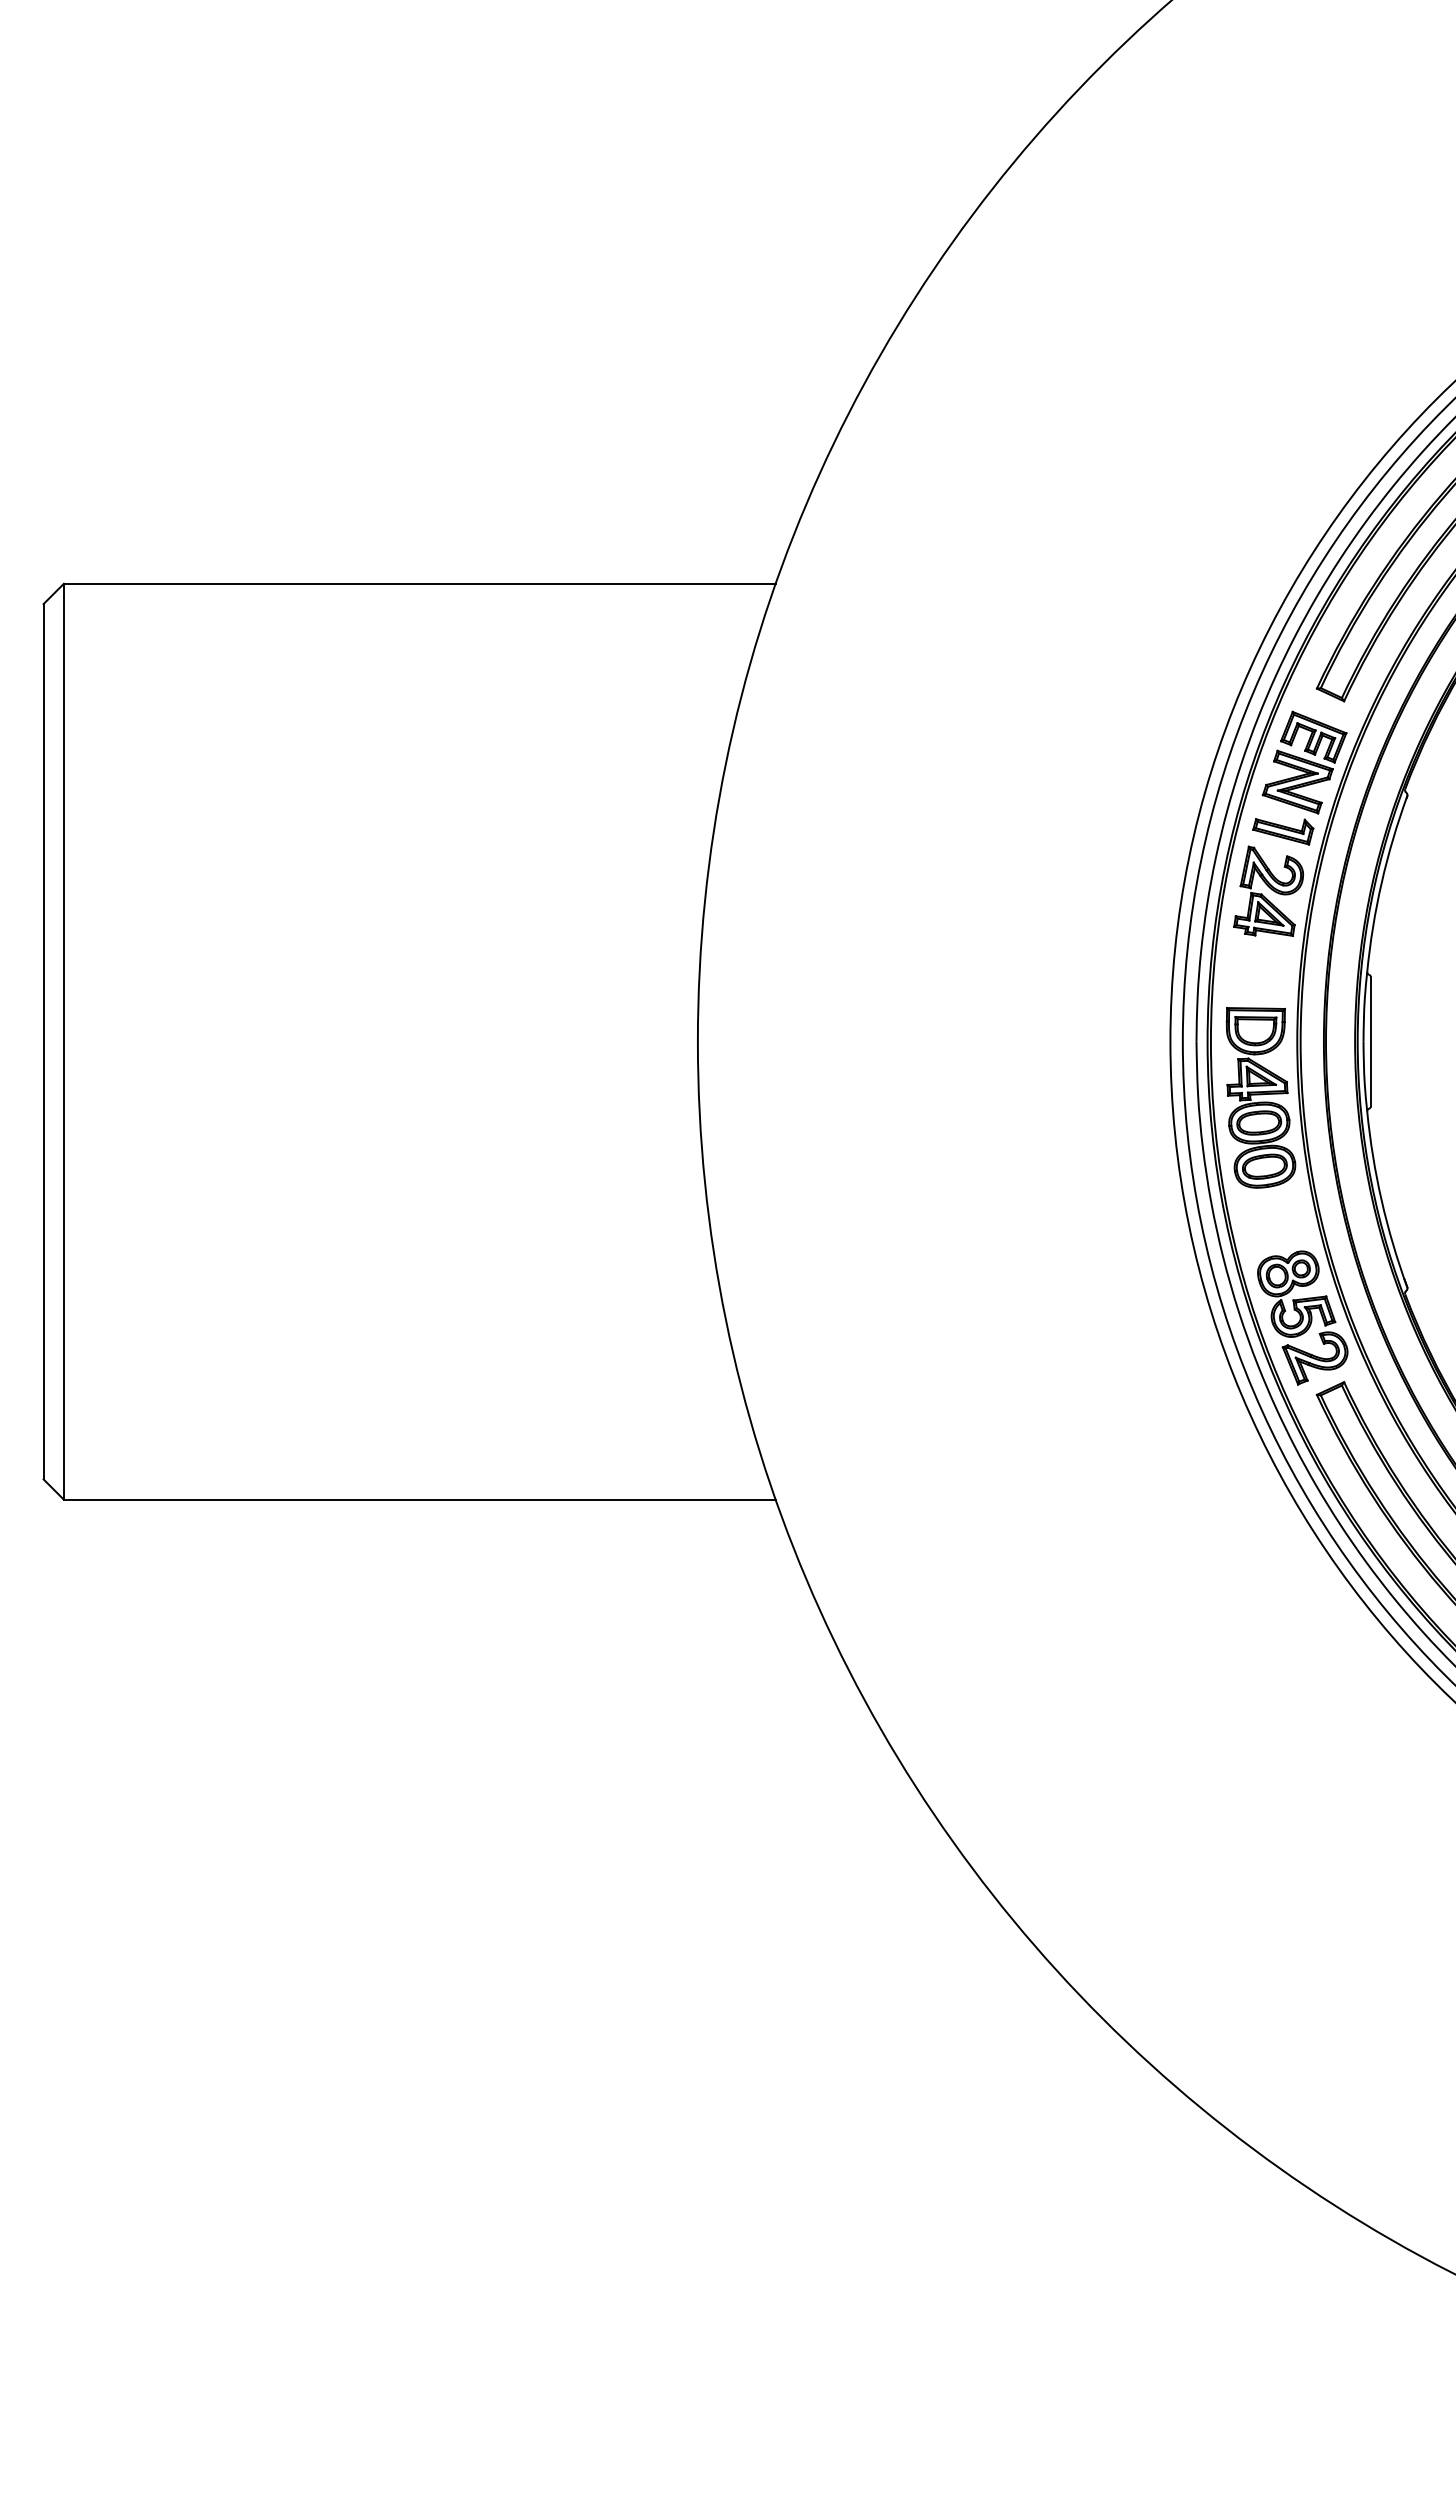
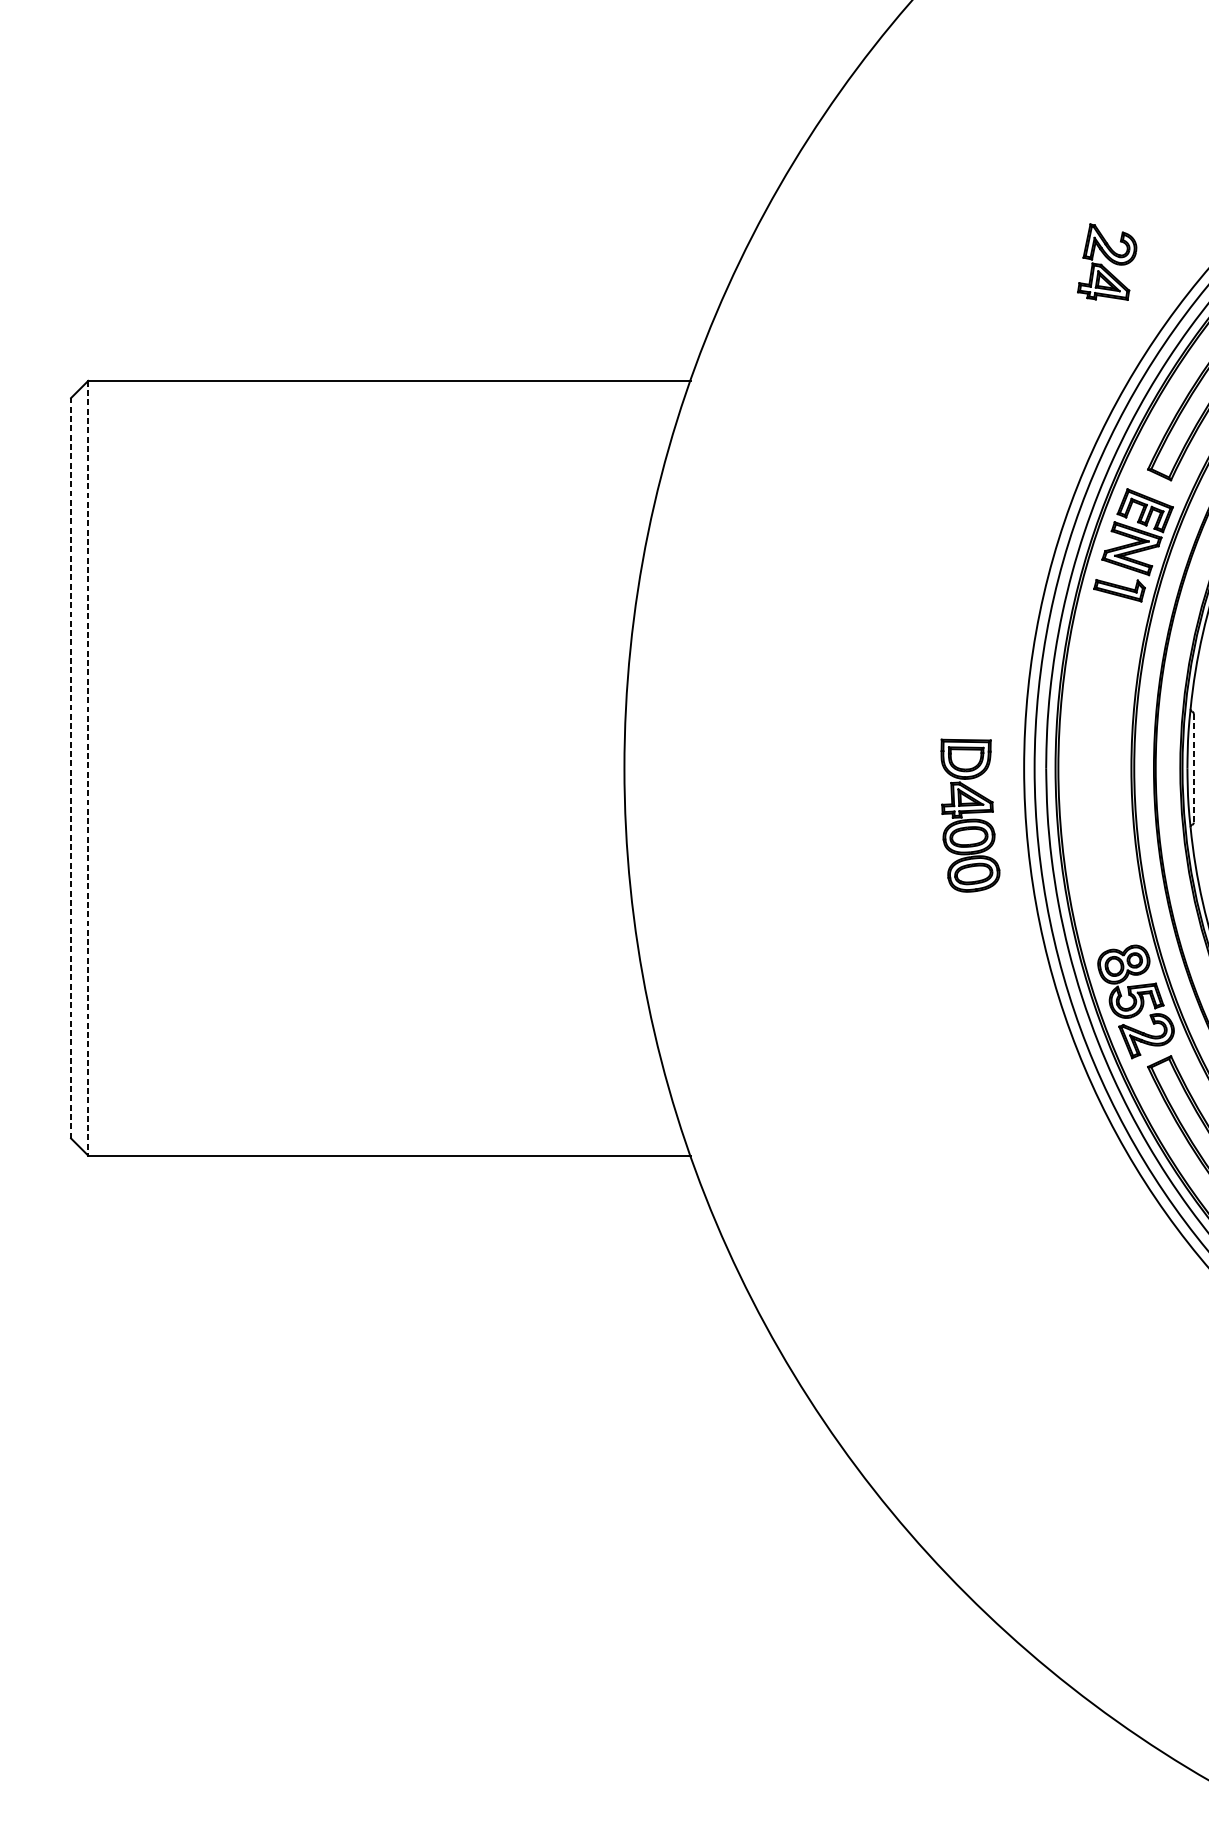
part: (1268, 890) -> (1107, 261), moved
line: (43, 1041) -> (70, 768), solid -> dashed
line: (63, 1042) -> (87, 768), solid -> dashed
line: (1371, 1042) -> (1194, 768), solid -> dashed
part: (1260, 1097) -> (970, 815), moved

